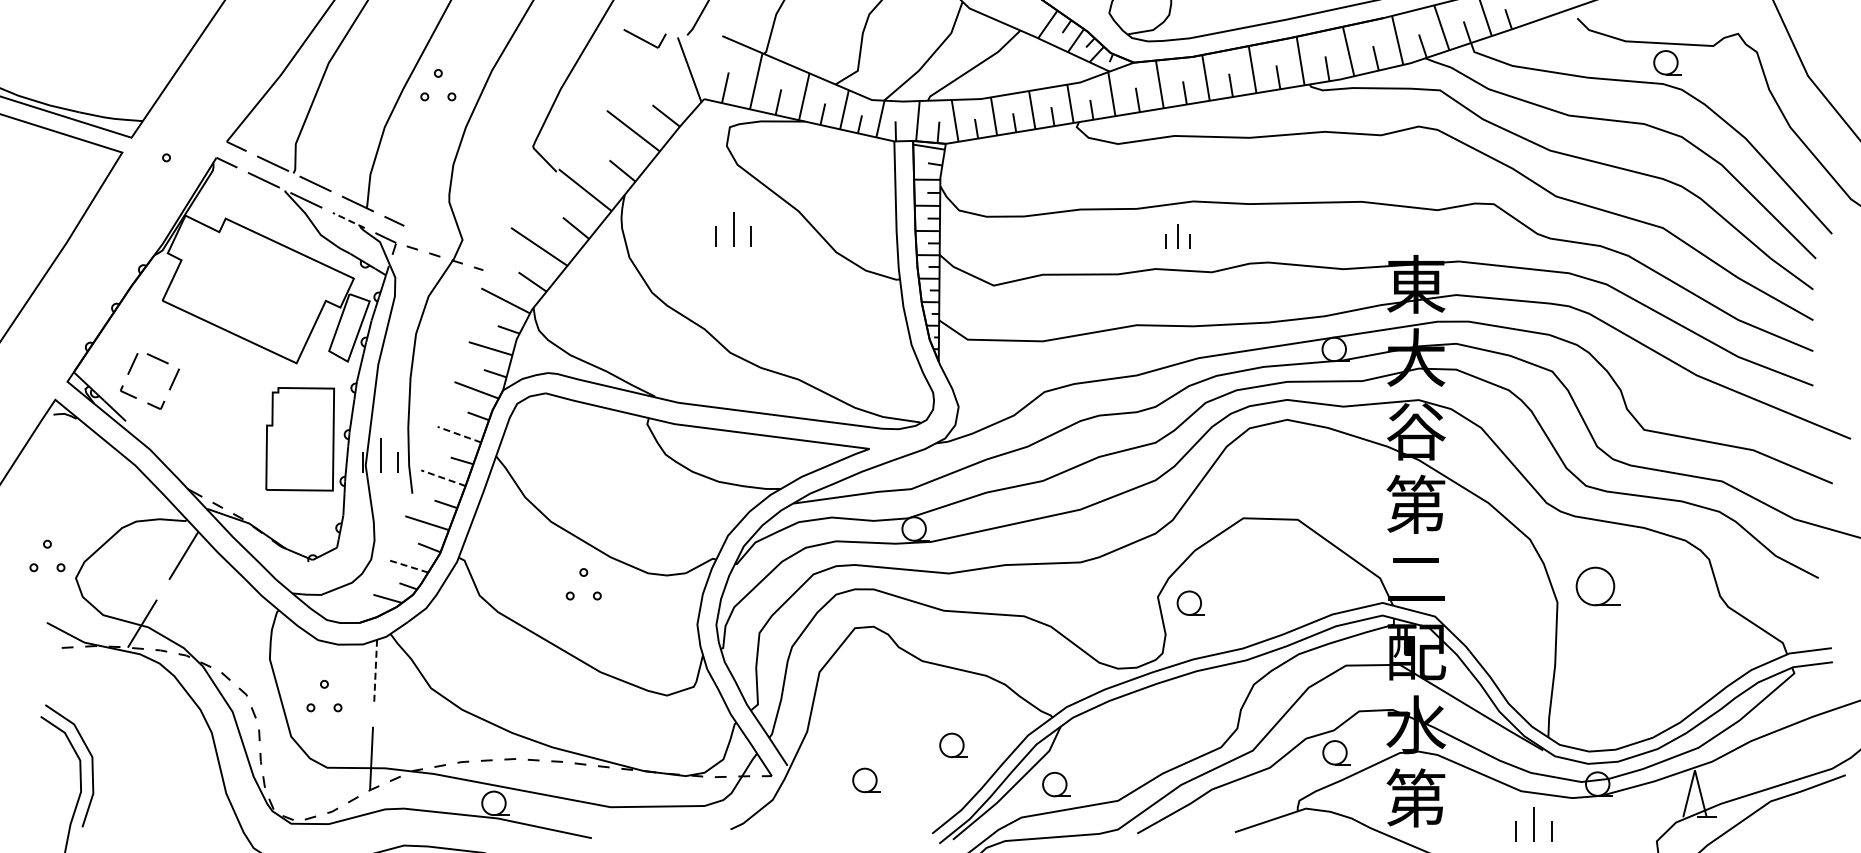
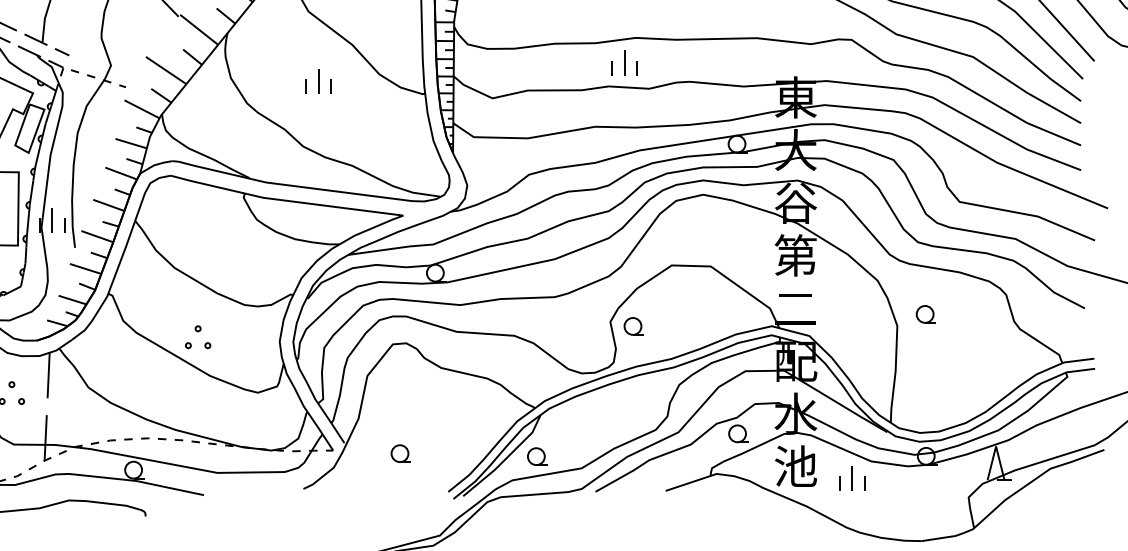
line: (348, 220) -> (29, 51), dashed -> solid
part: (733, 229) -> (318, 81), moved
part: (1177, 236) -> (624, 63), size x1.43
line: (458, 434) -> (108, 205), dashed -> solid
line: (443, 478) -> (97, 236), dashed -> solid
line: (408, 566) -> (72, 300), dashed -> solid
part: (583, 576) -> (197, 331), moved
part: (1597, 586) -> (926, 314), size x0.62
line: (375, 671) -> (48, 375), dashed -> solid
part: (953, 745) -> (463, 428), removed
text: (1415, 797) -> (795, 465), 第 -> 池
part: (1533, 824) -> (852, 478), moved

